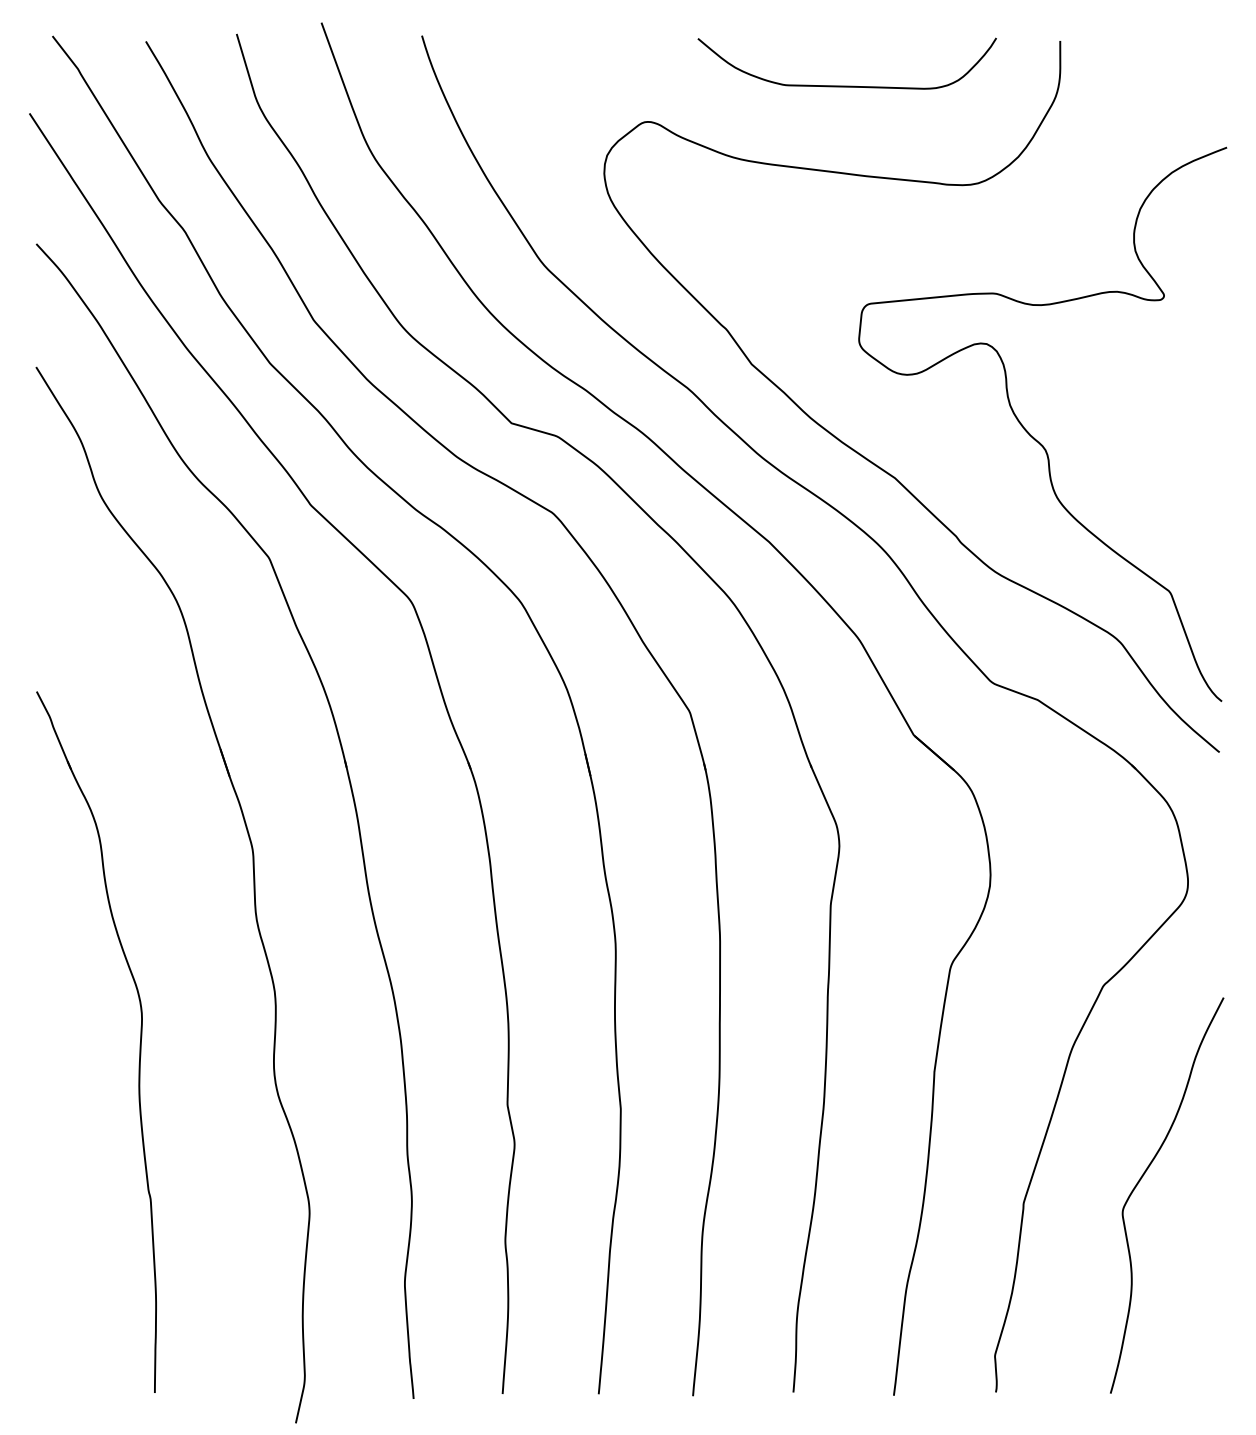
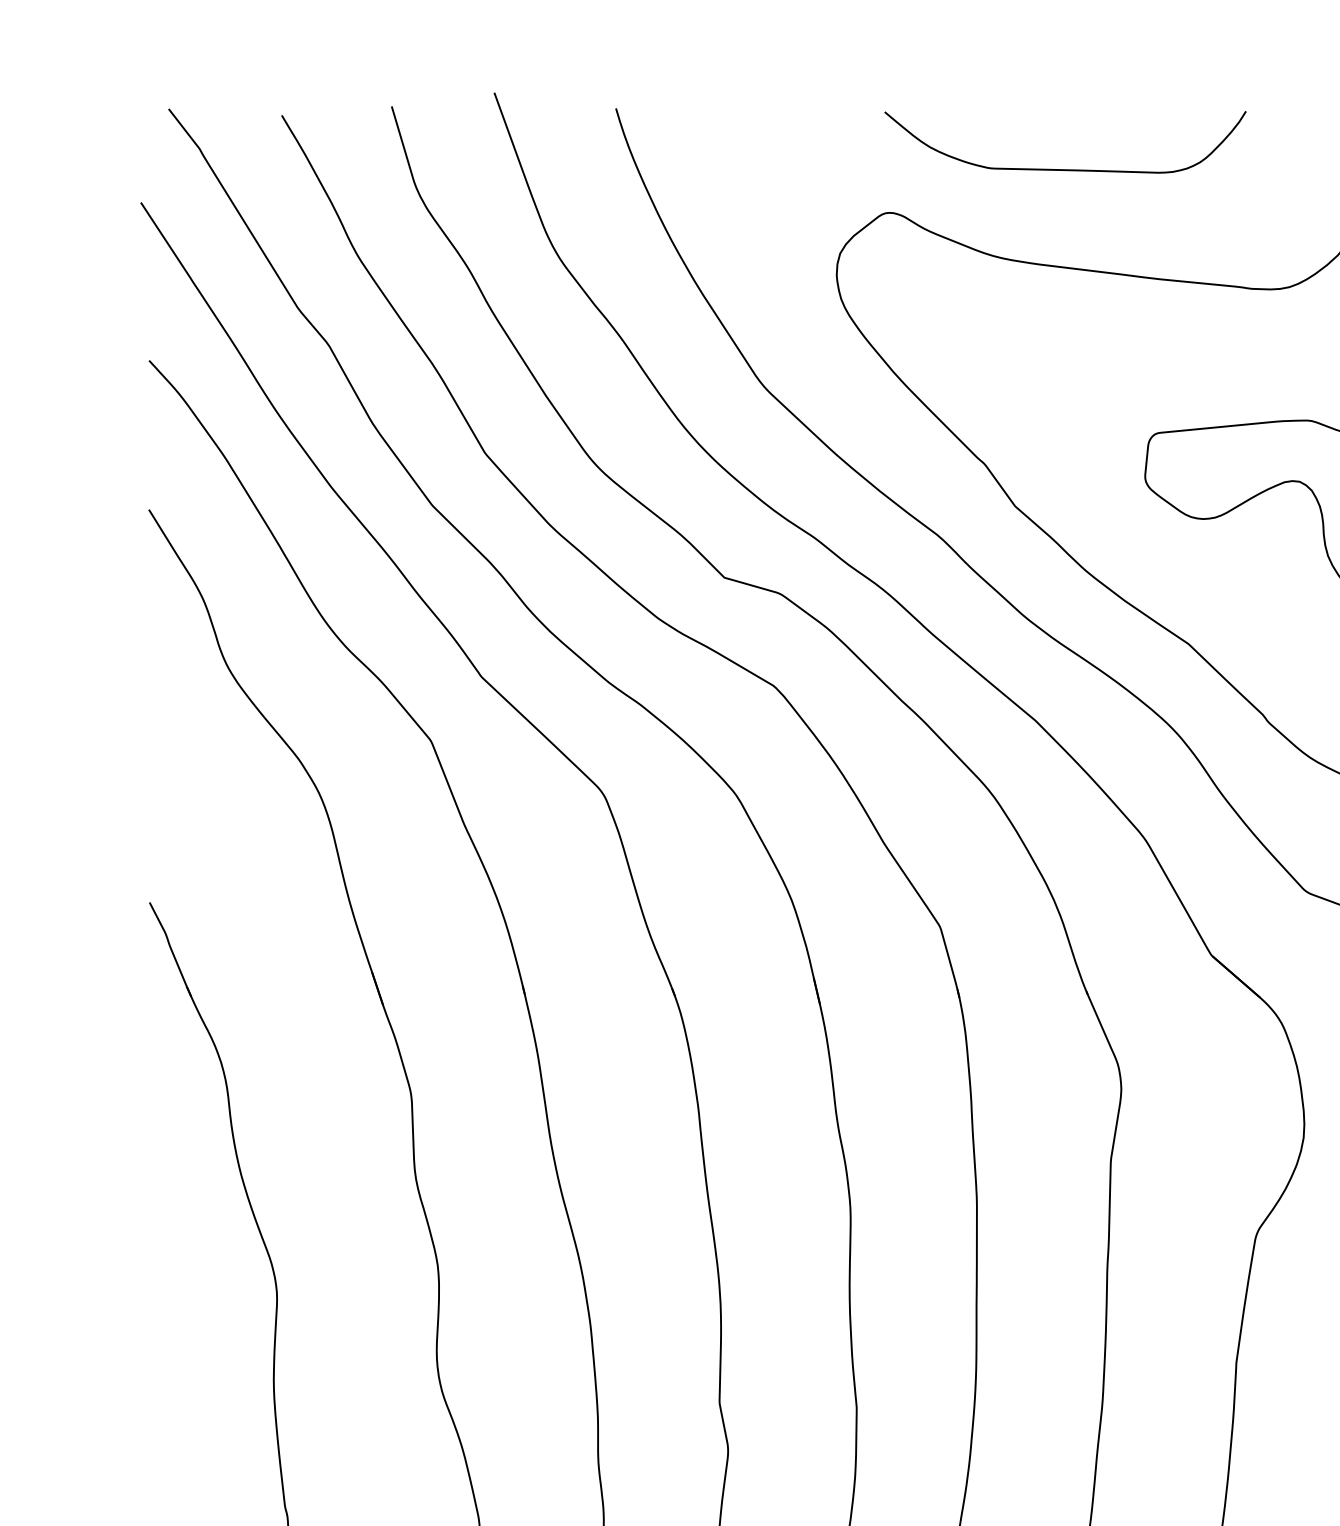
curve: (846, 85) -> (1064, 168), moved

